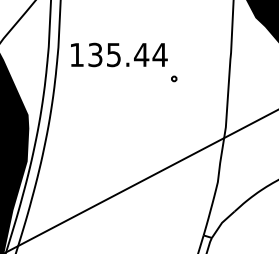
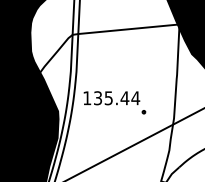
part: (123, 62) -> (114, 102), moved

